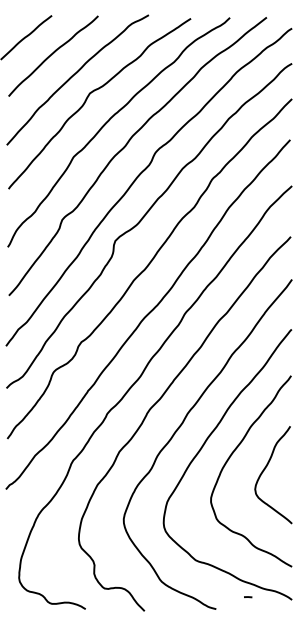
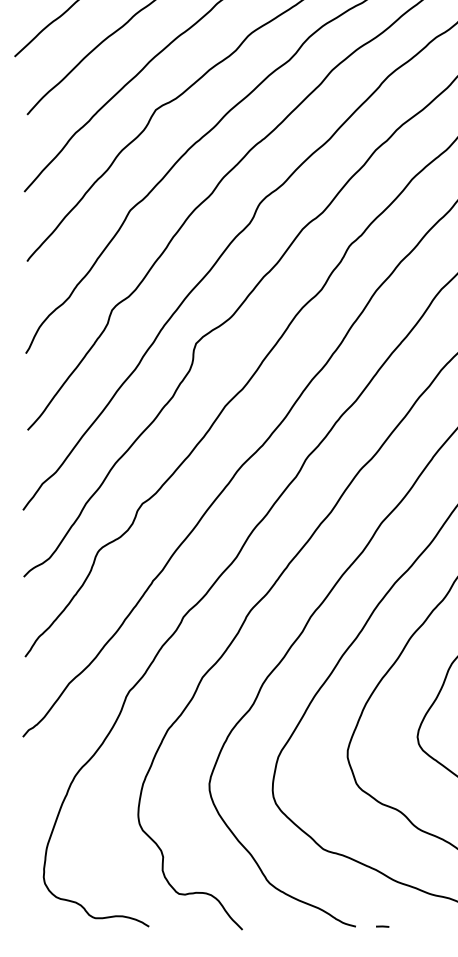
line: (248, 597) -> (383, 927), moved

